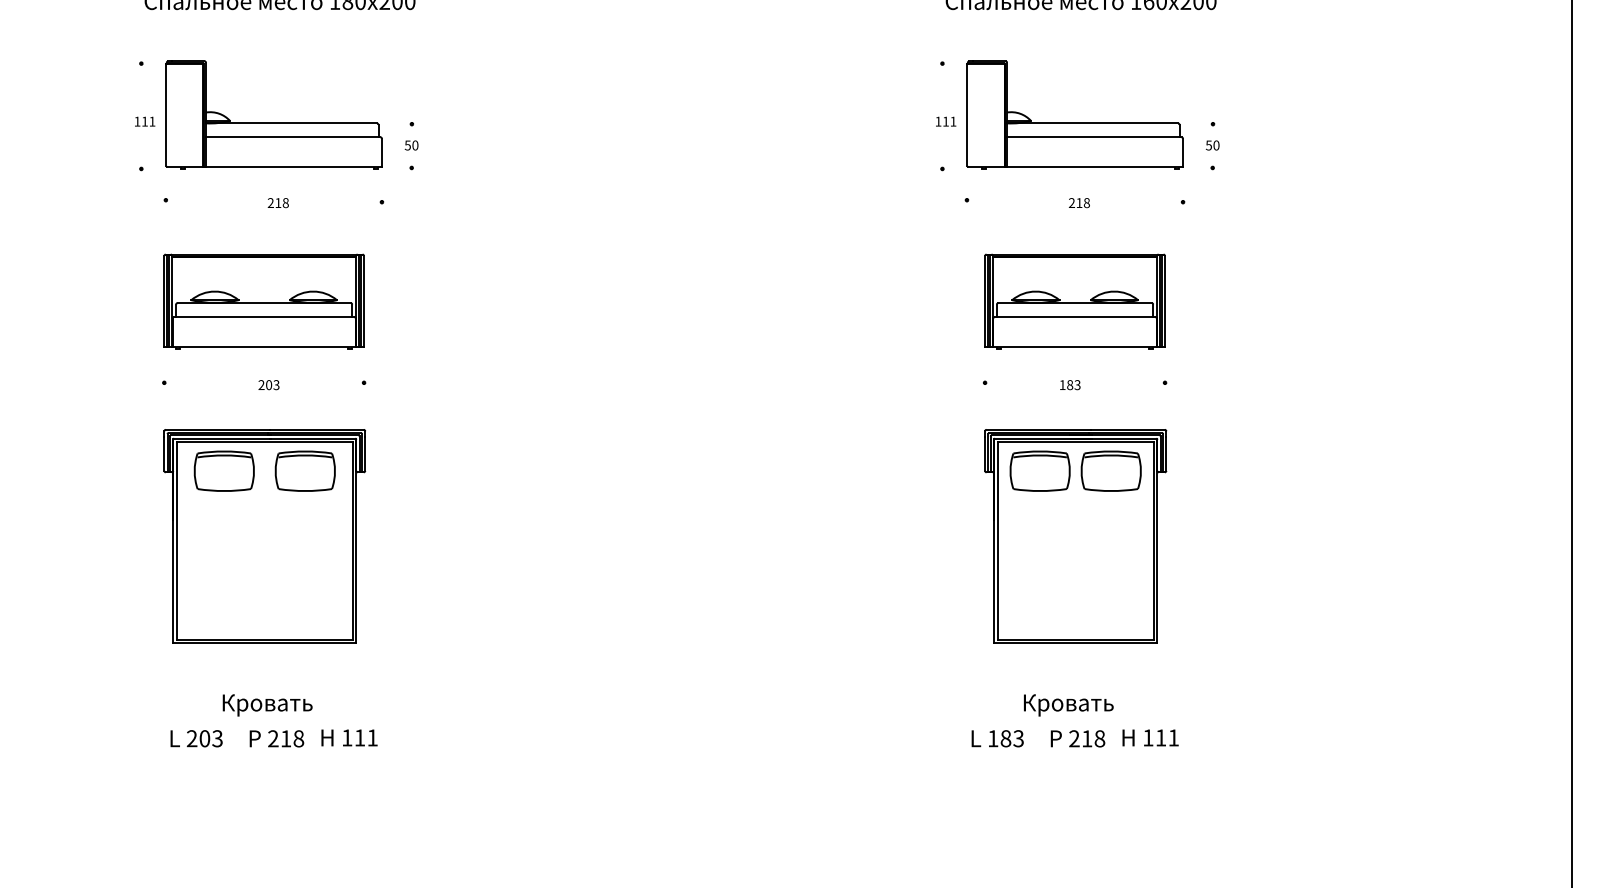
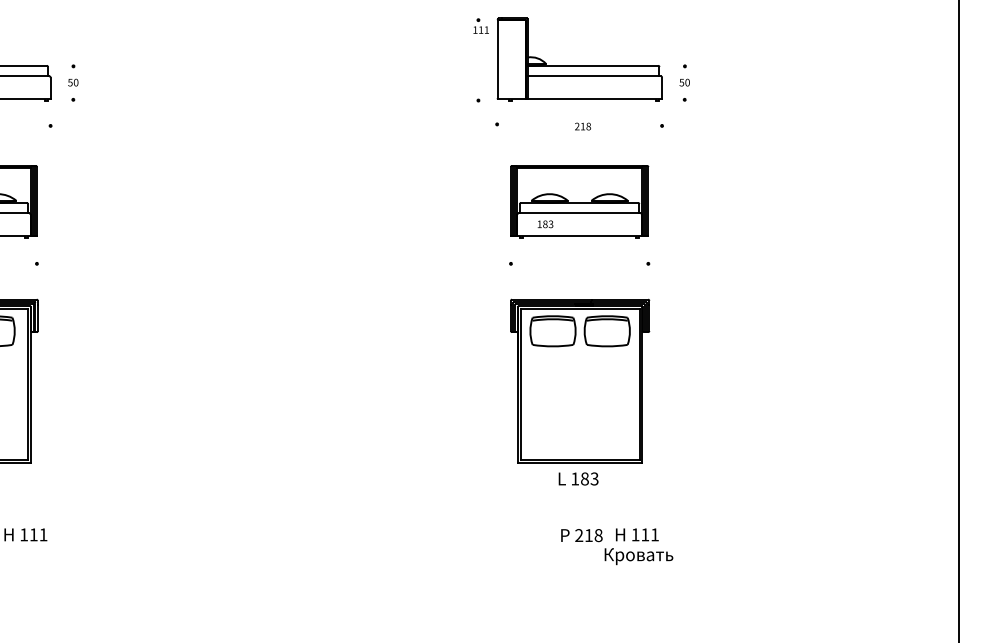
text: (946, 121) -> (481, 29), moved
text: (1070, 385) -> (545, 224), moved
text: (1068, 705) -> (638, 556), moved
text: (997, 738) -> (578, 478), moved

